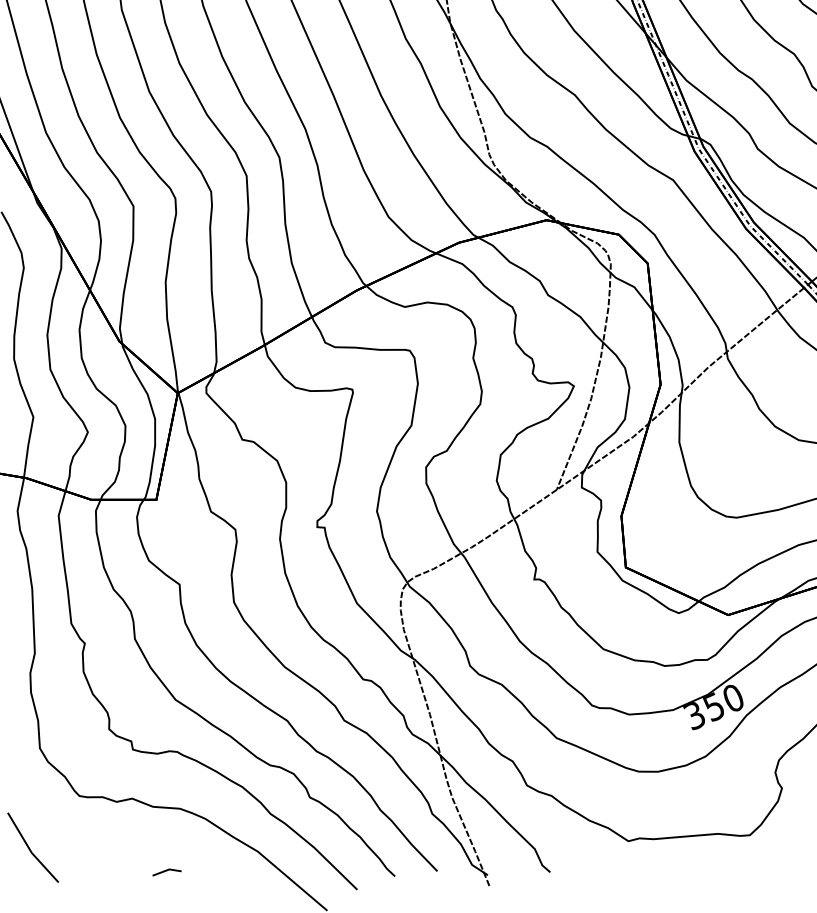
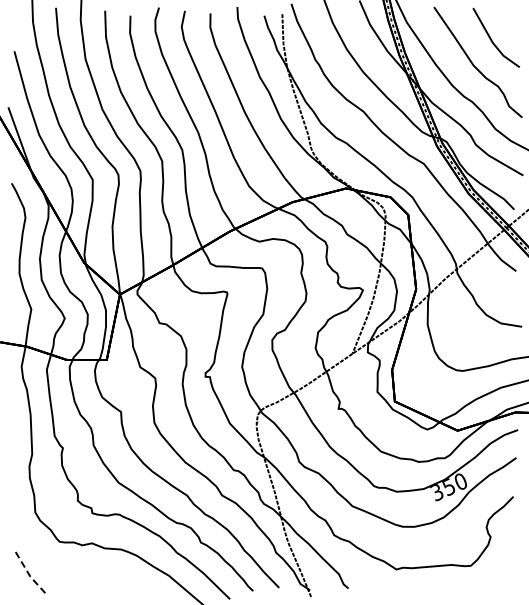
line: (30, 851) -> (29, 575), solid -> dashed
line: (167, 872) -> (113, 588), removed

